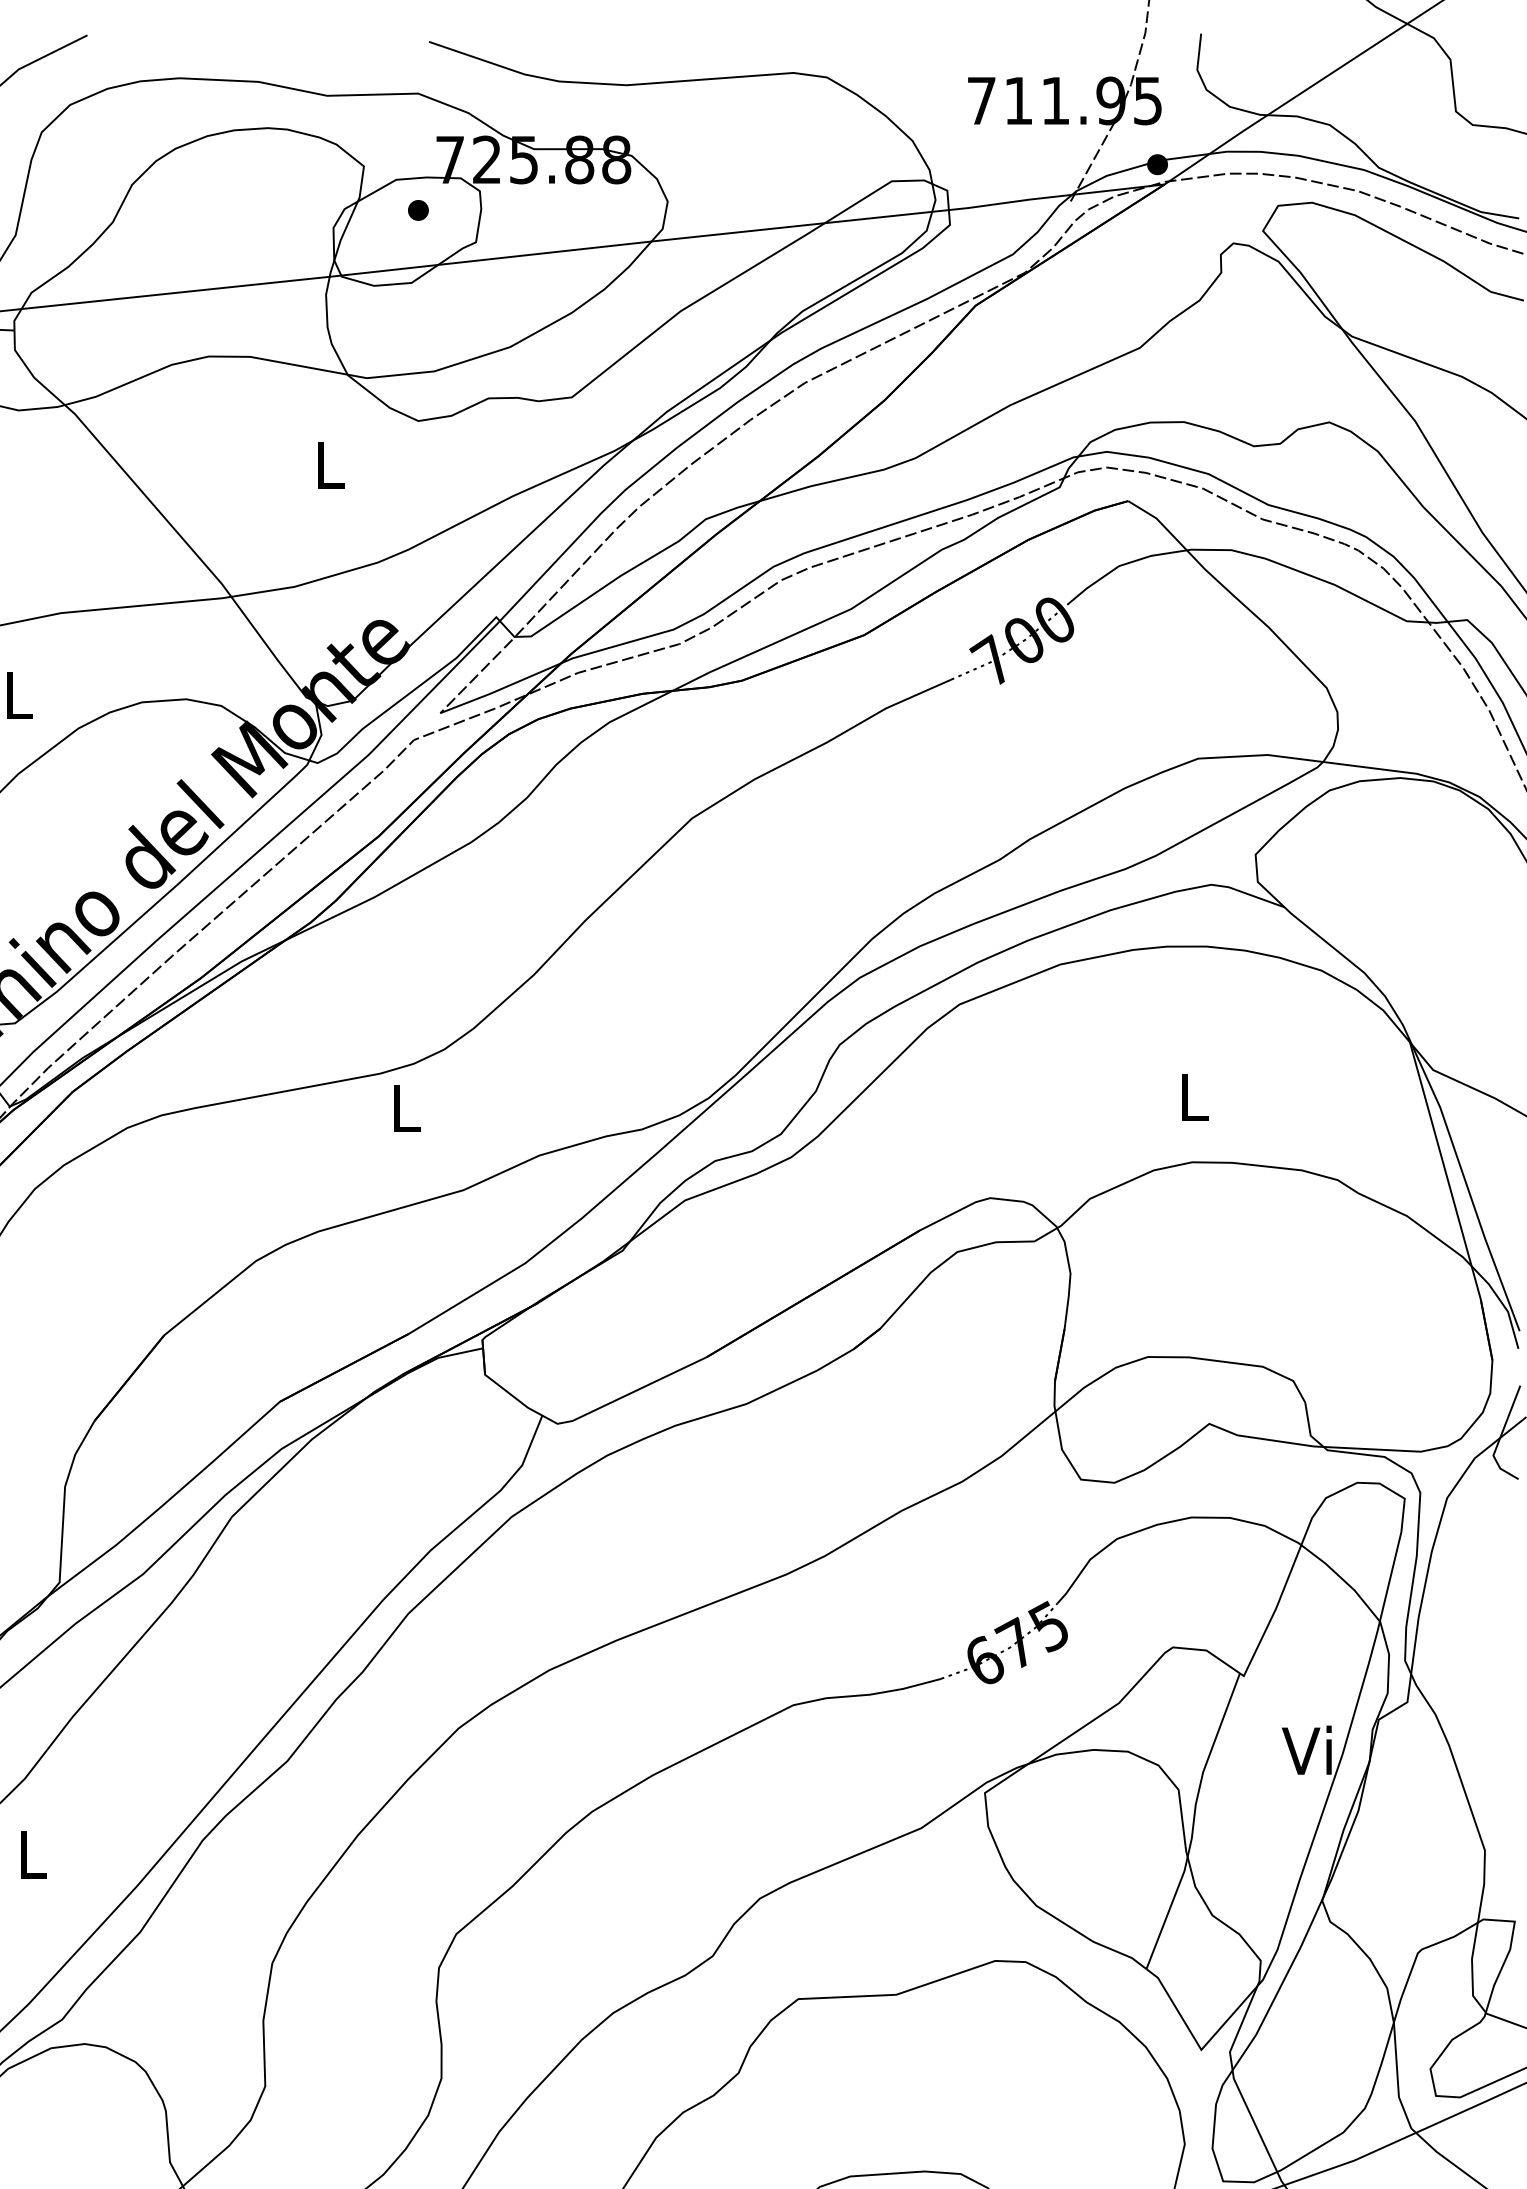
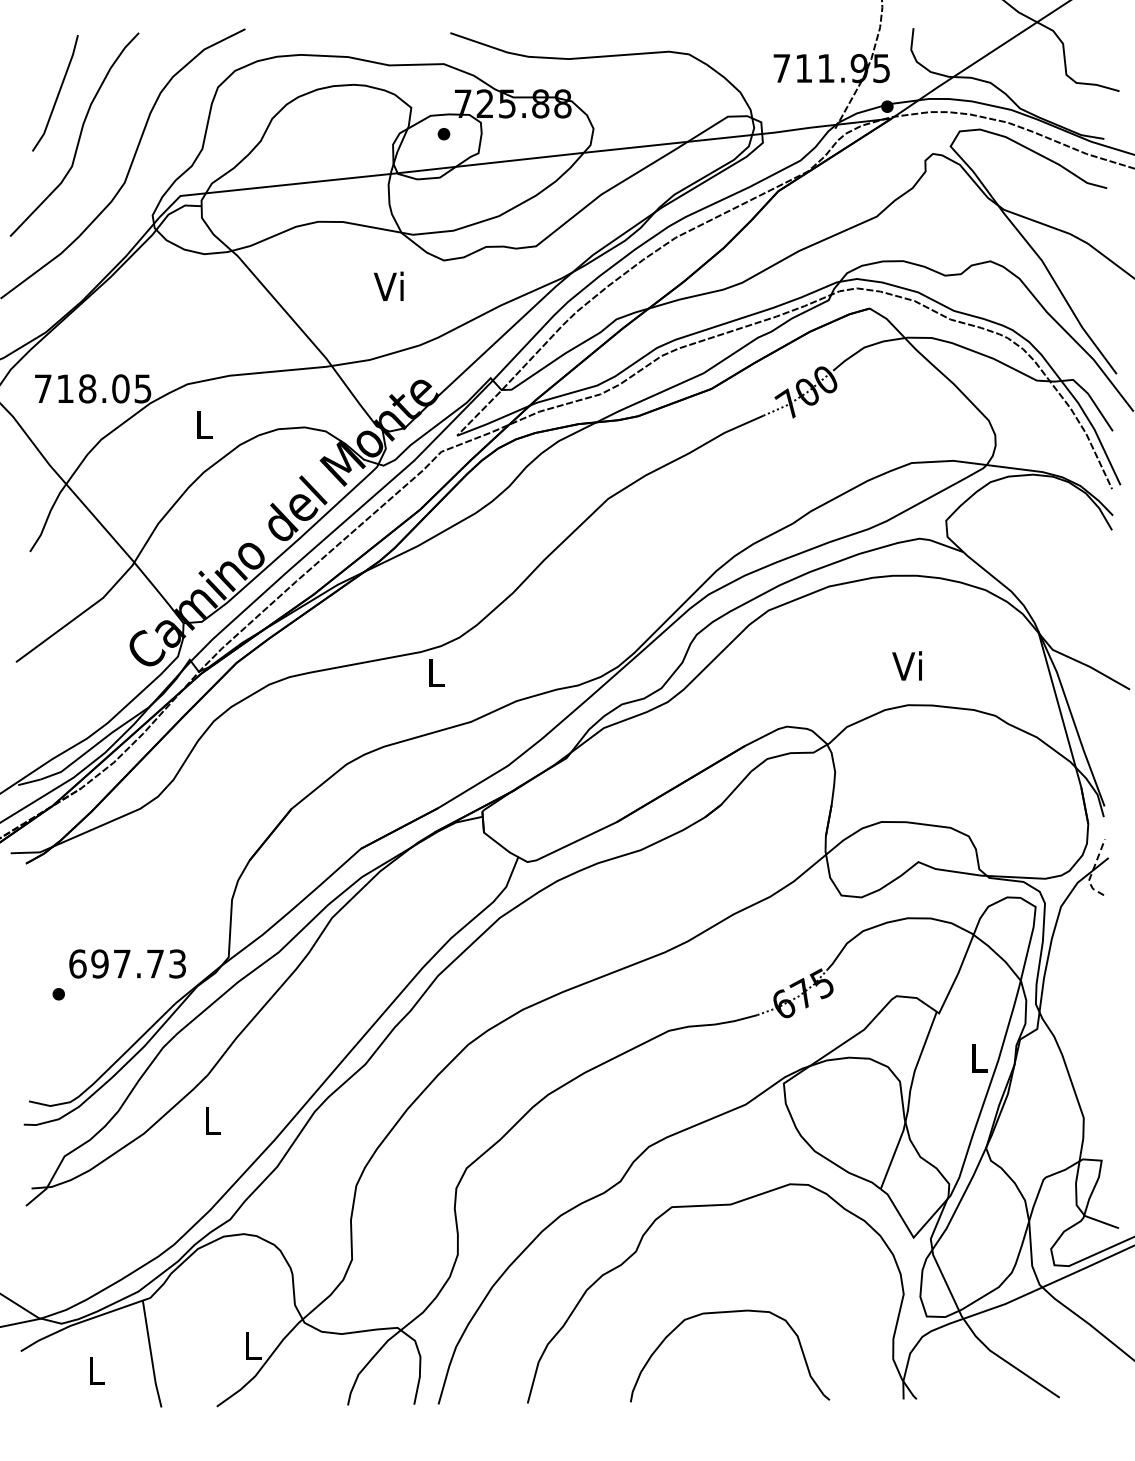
text: (325, 462) -> (388, 285), L -> Vi
text: (1189, 1096) -> (906, 665), L -> Vi
line: (1499, 1437) -> (1092, 870), solid -> dashed
text: (1306, 1749) -> (976, 1057), Vi -> L

